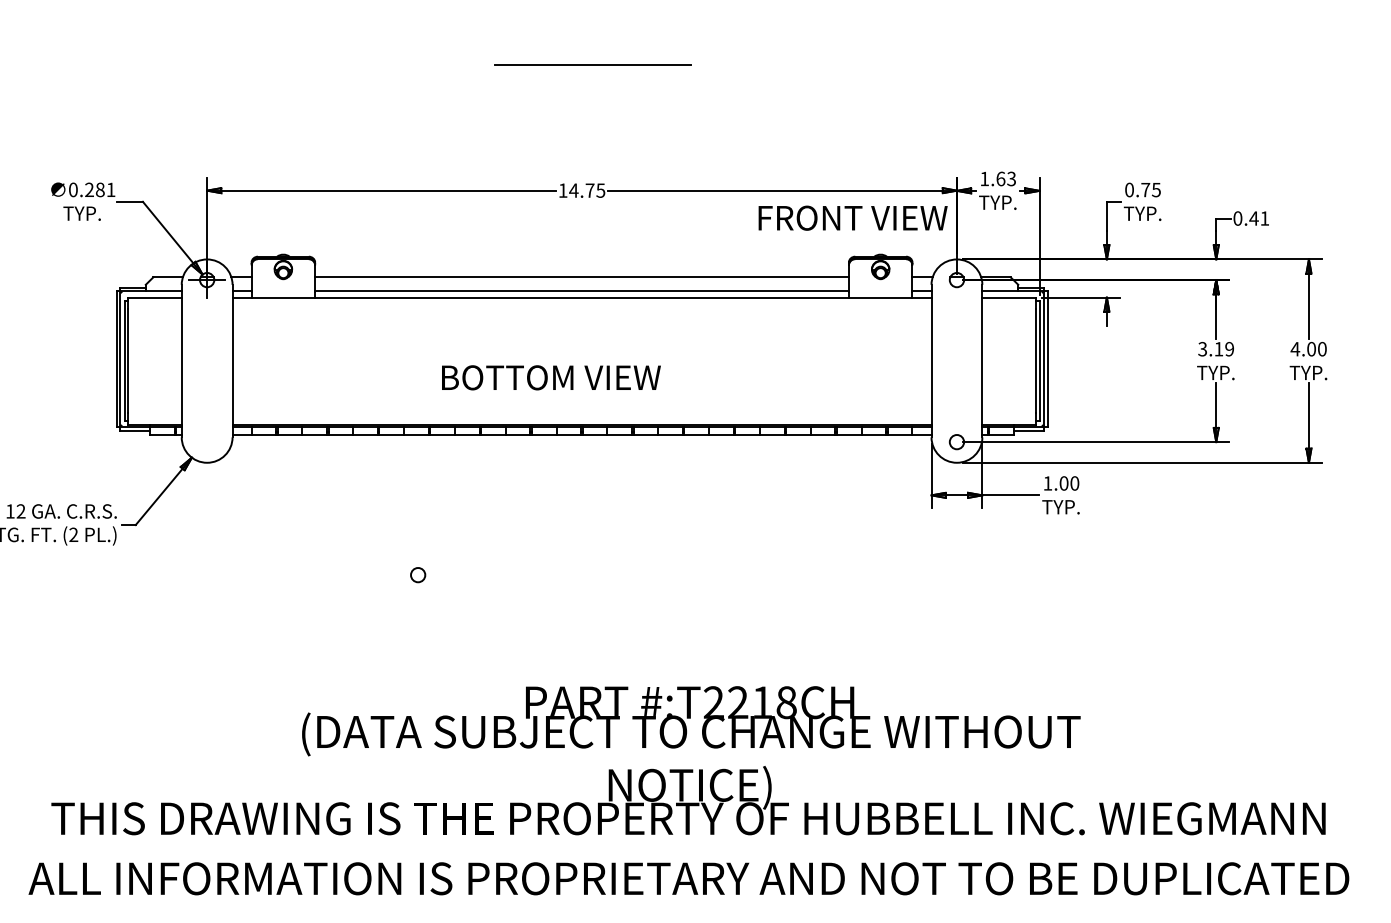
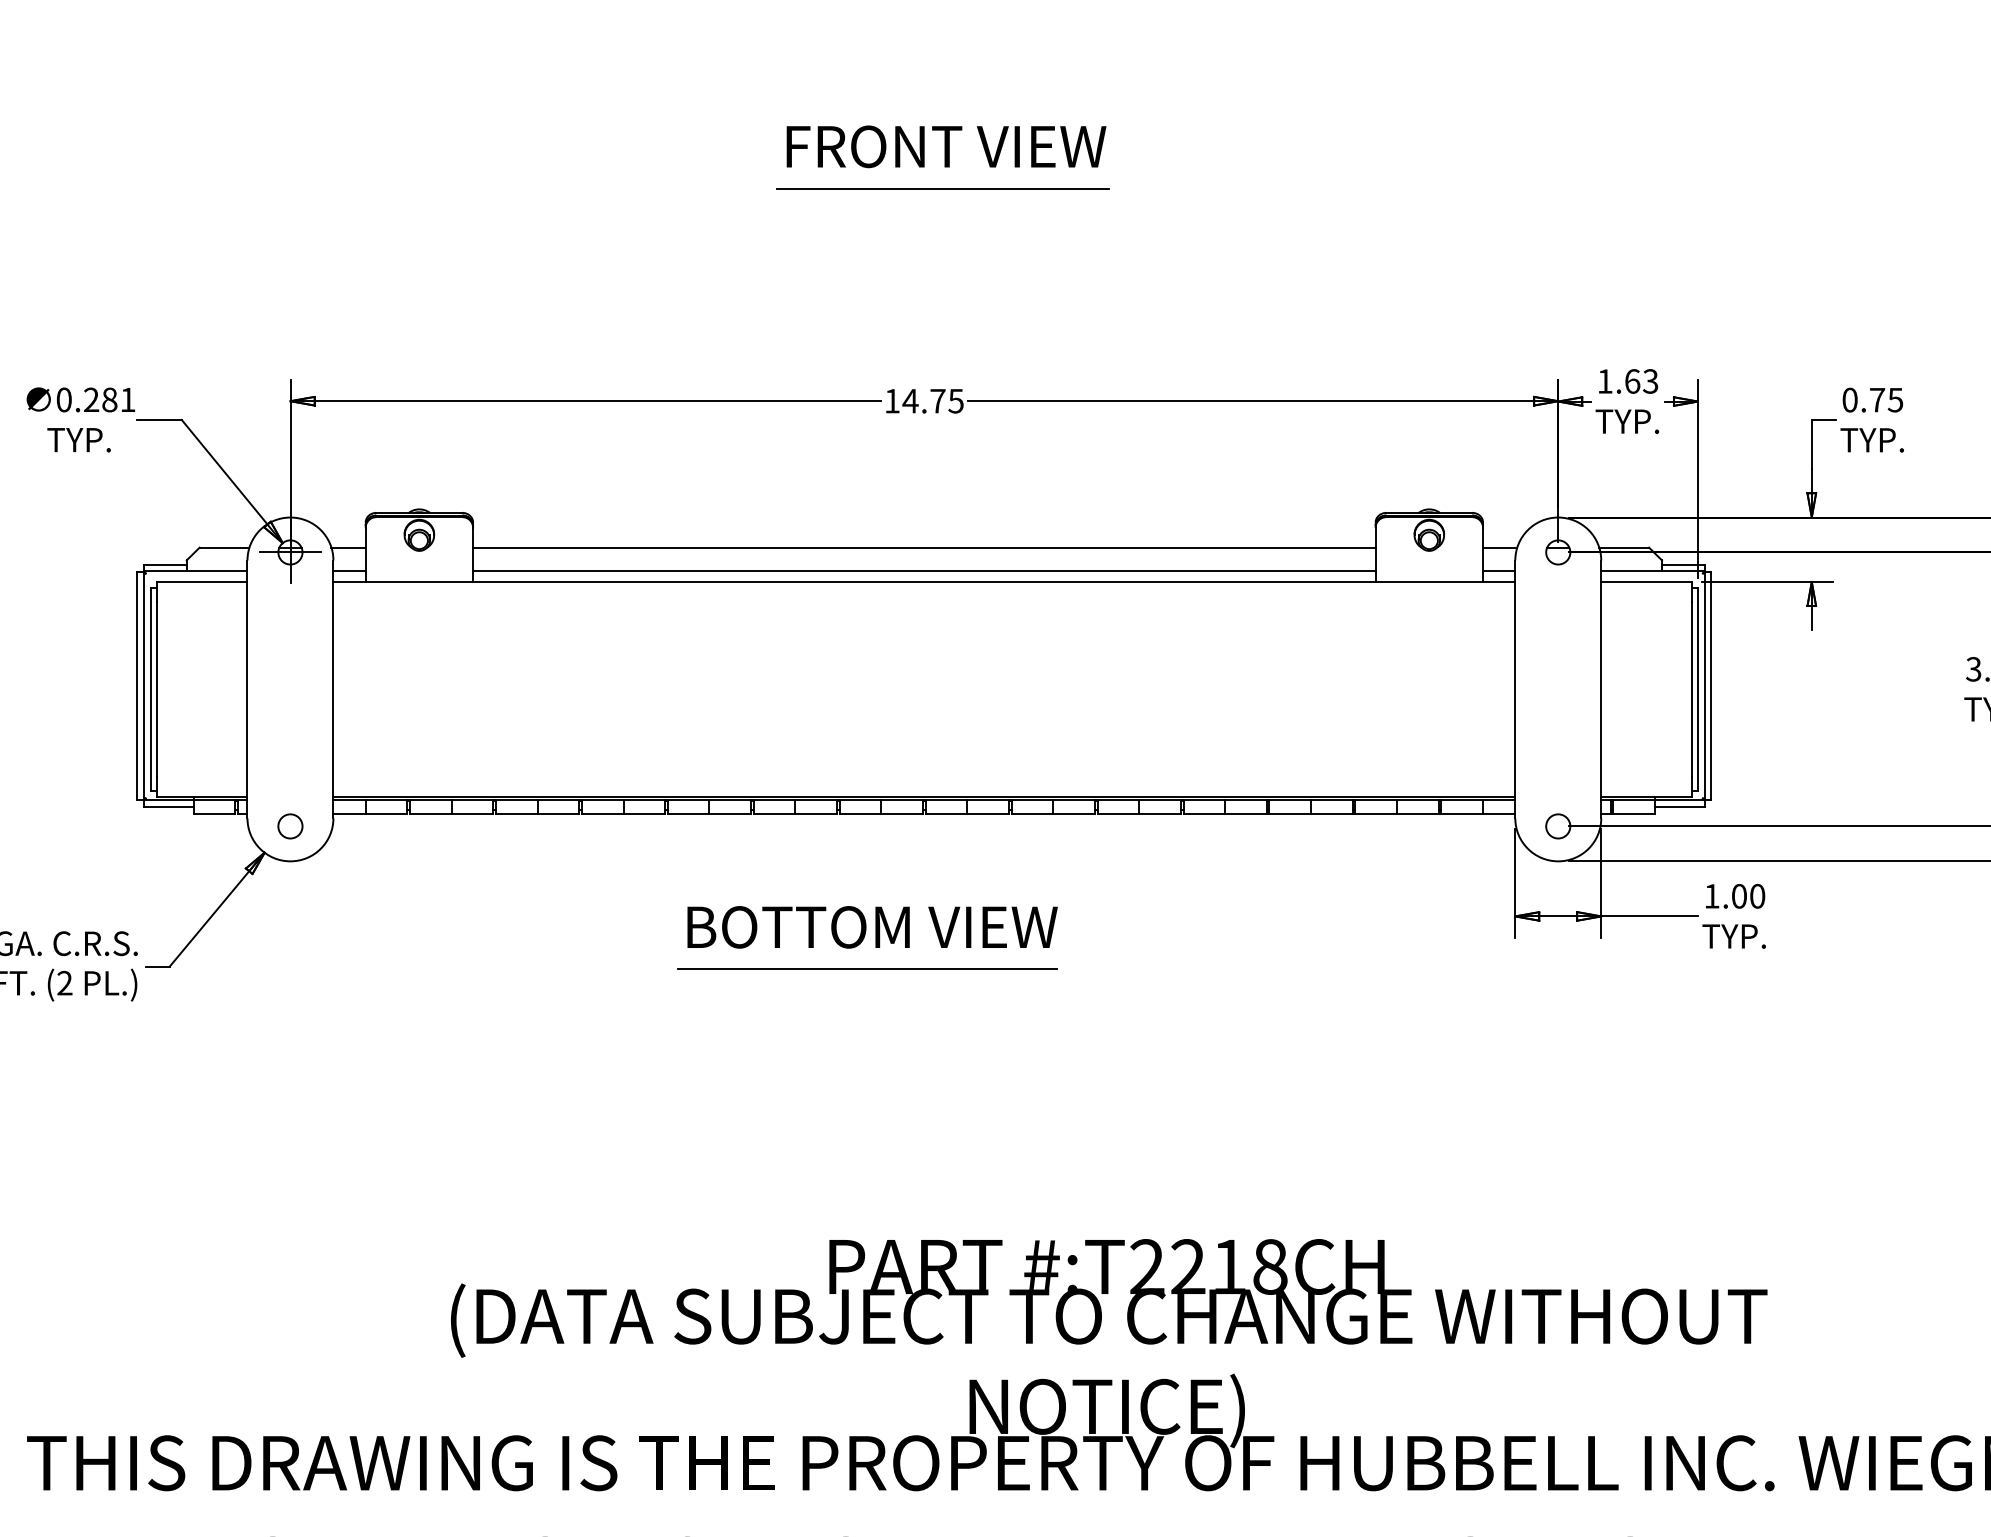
text: (852, 217) -> (945, 145), moved
text: (551, 377) -> (872, 926), moved
line: (548, 526) -> (867, 969), added
circle: (418, 575) -> (291, 827), moved

